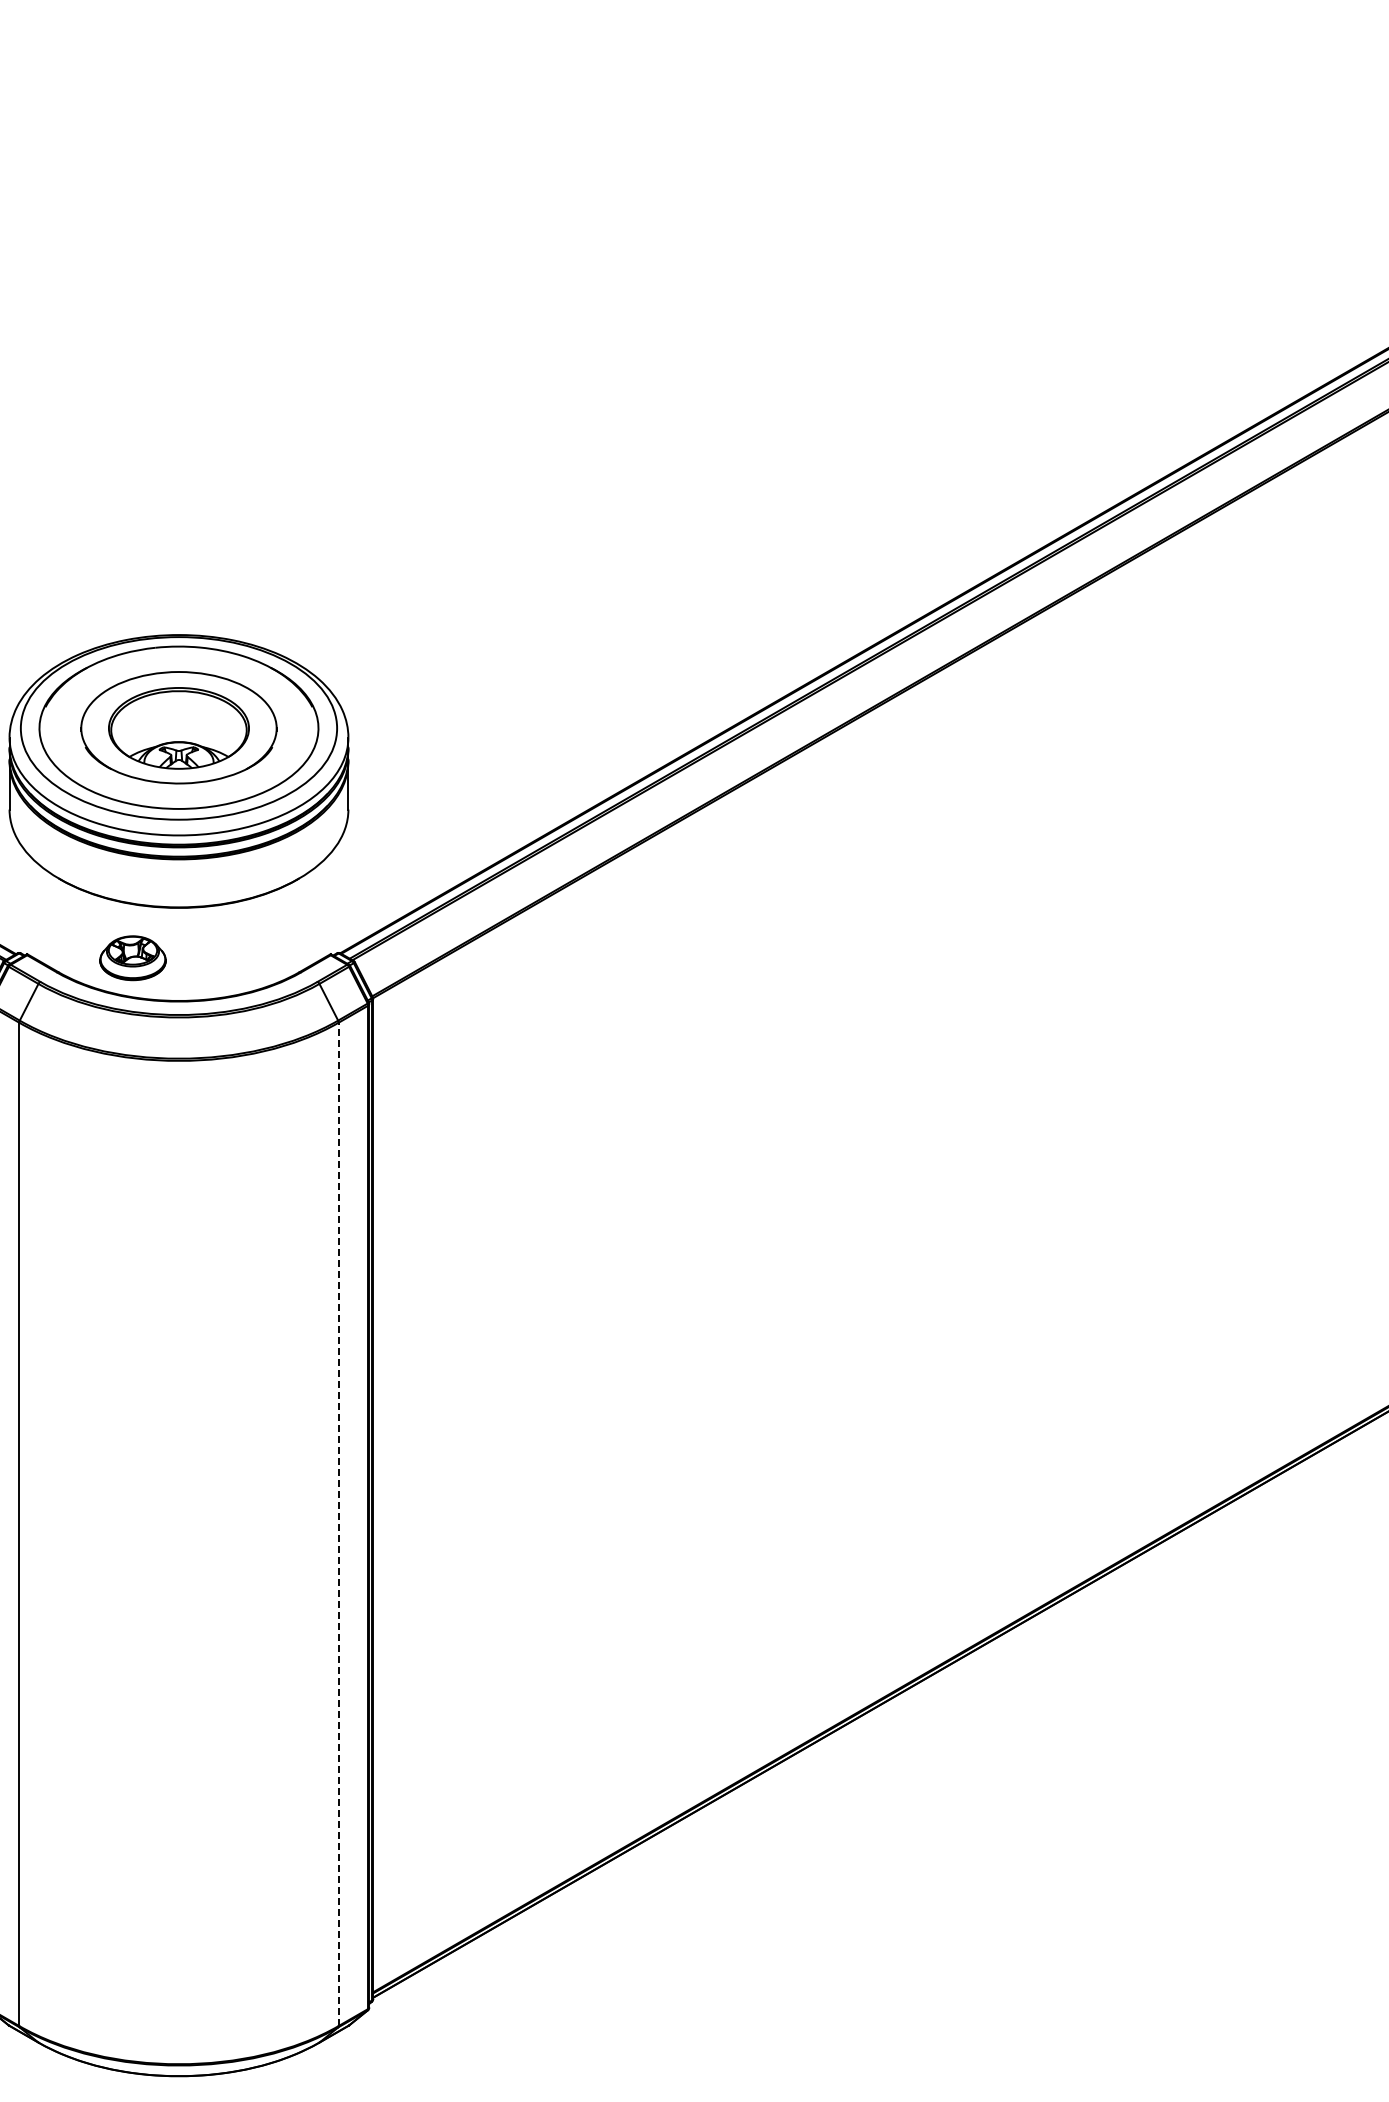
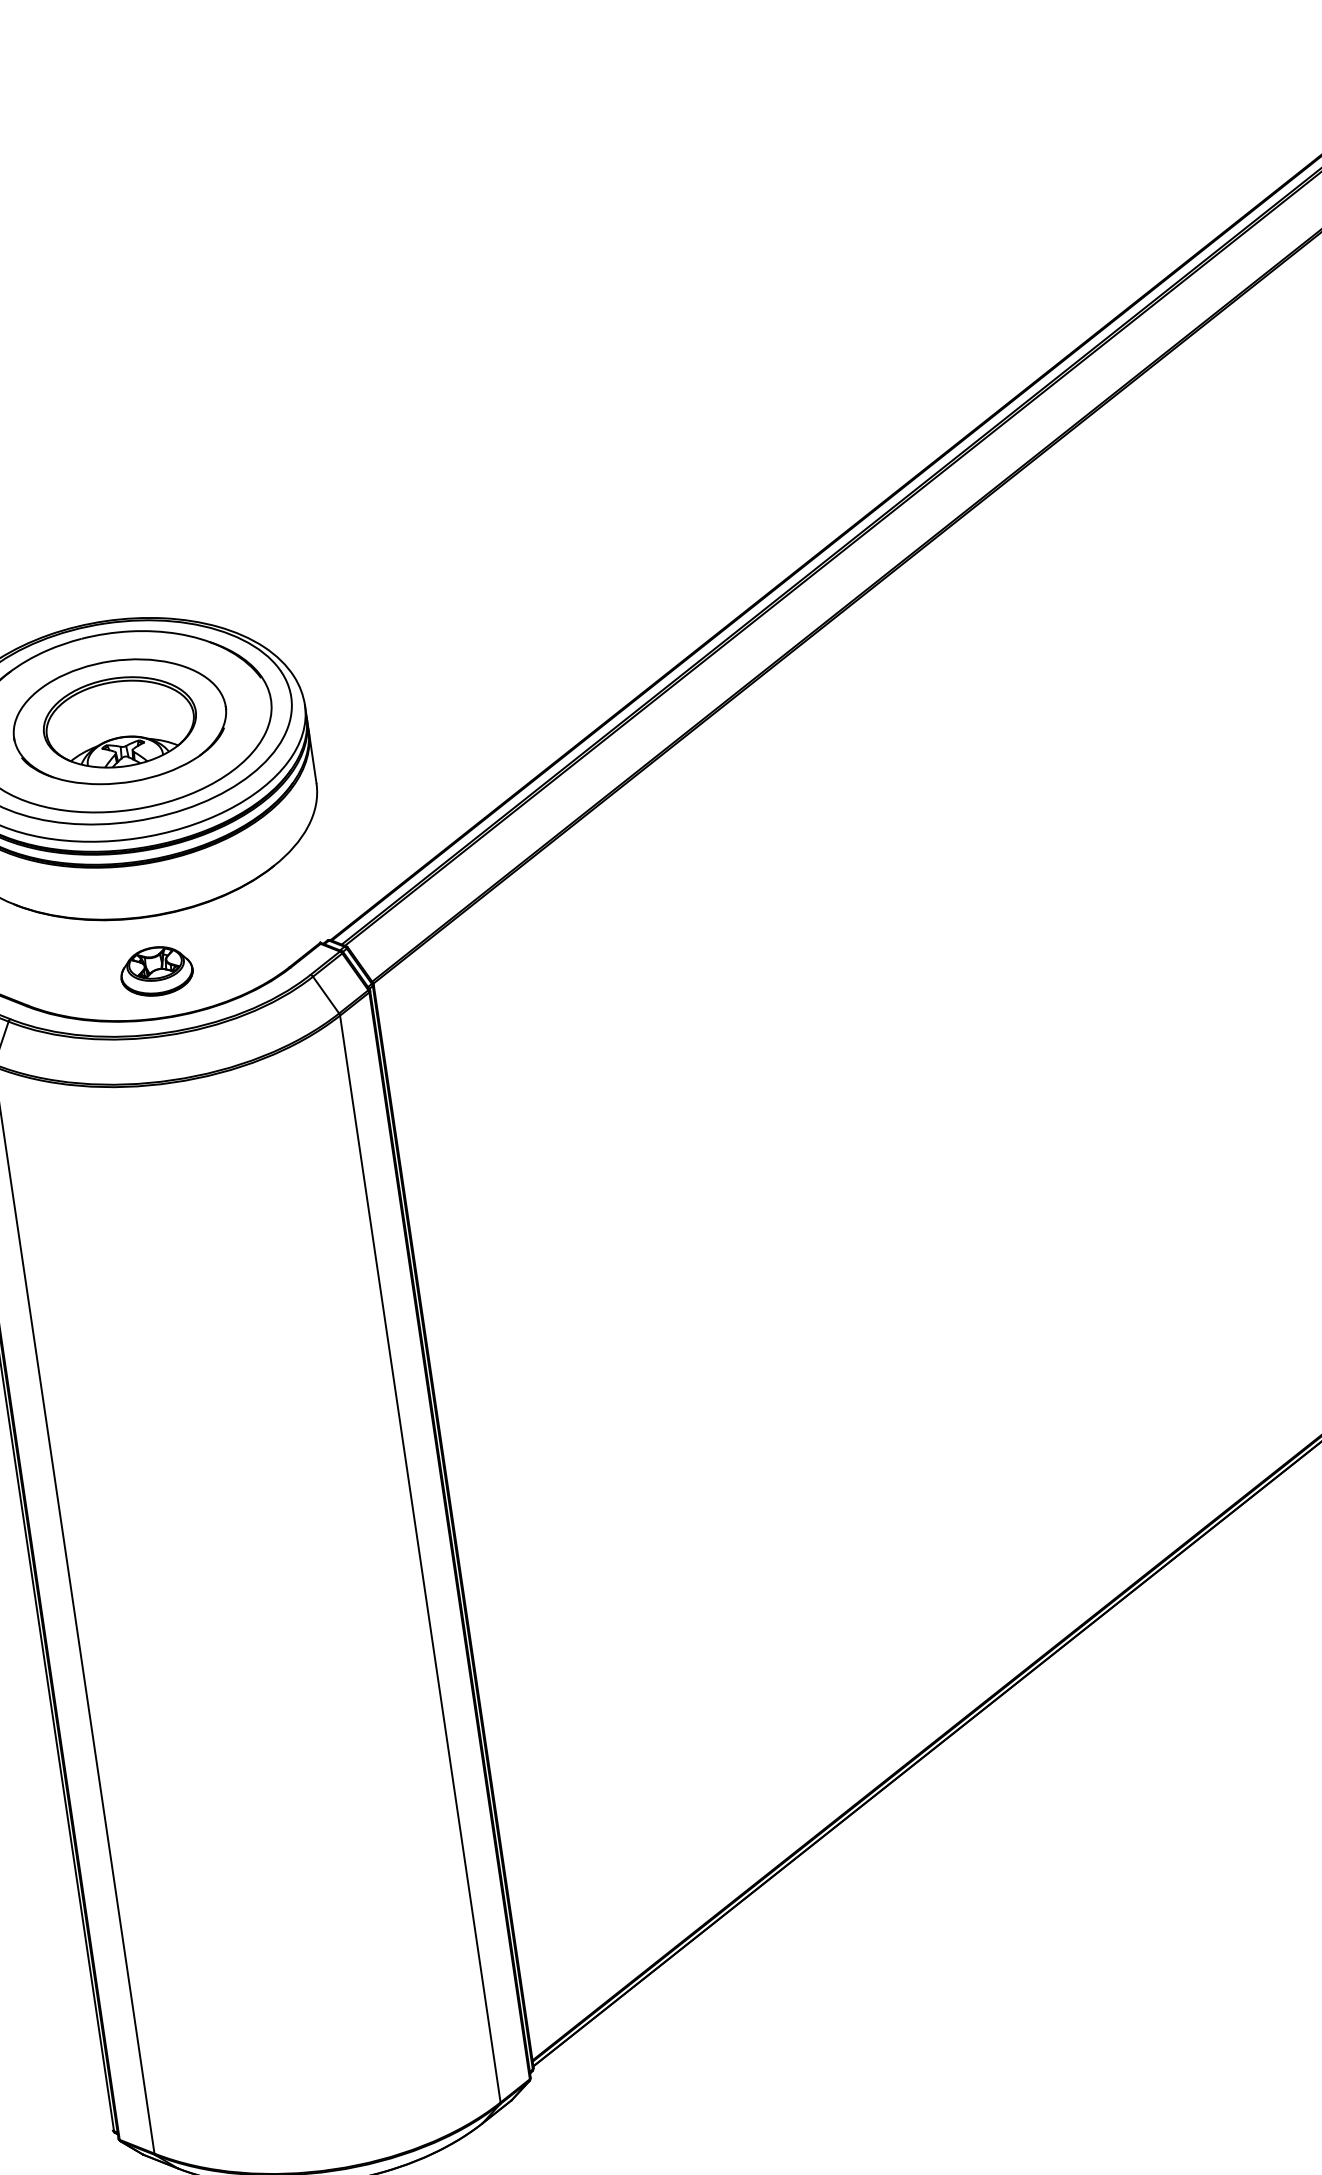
part: (132, 958) -> (156, 971), moved
line: (338, 1524) -> (420, 1559), dashed -> solid

